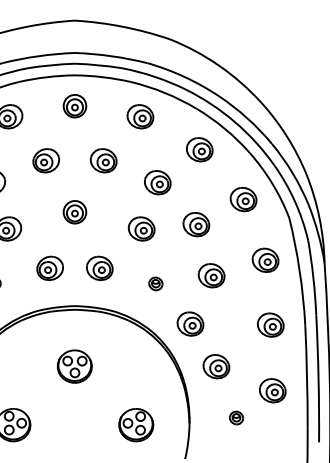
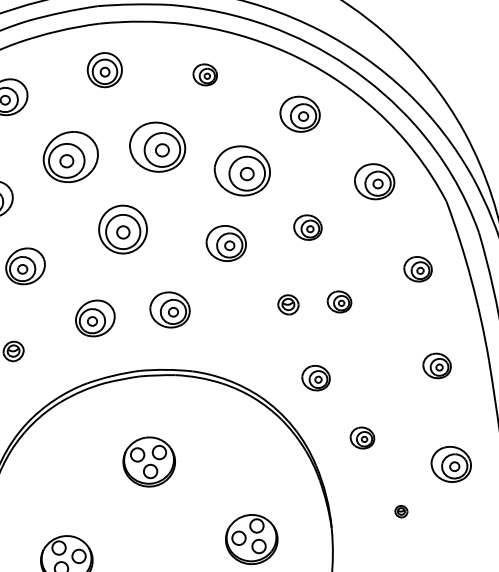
part: (140, 116) -> (205, 74), size x0.6
part: (46, 160) -> (71, 156), size x1.4
part: (103, 160) -> (157, 146), size x1.4
part: (157, 182) -> (242, 170), size x1.4
part: (74, 212) -> (122, 230), size x1.4
part: (196, 224) -> (308, 227), size x0.7
part: (265, 259) -> (417, 268), size x0.7
part: (211, 275) -> (339, 301), size x0.6
part: (155, 283) -> (287, 304), moved
part: (190, 323) -> (315, 377), size x0.7
part: (270, 324) -> (436, 365), size x0.7
part: (216, 366) -> (362, 437), size x0.6
part: (236, 417) -> (401, 510), size x0.6

